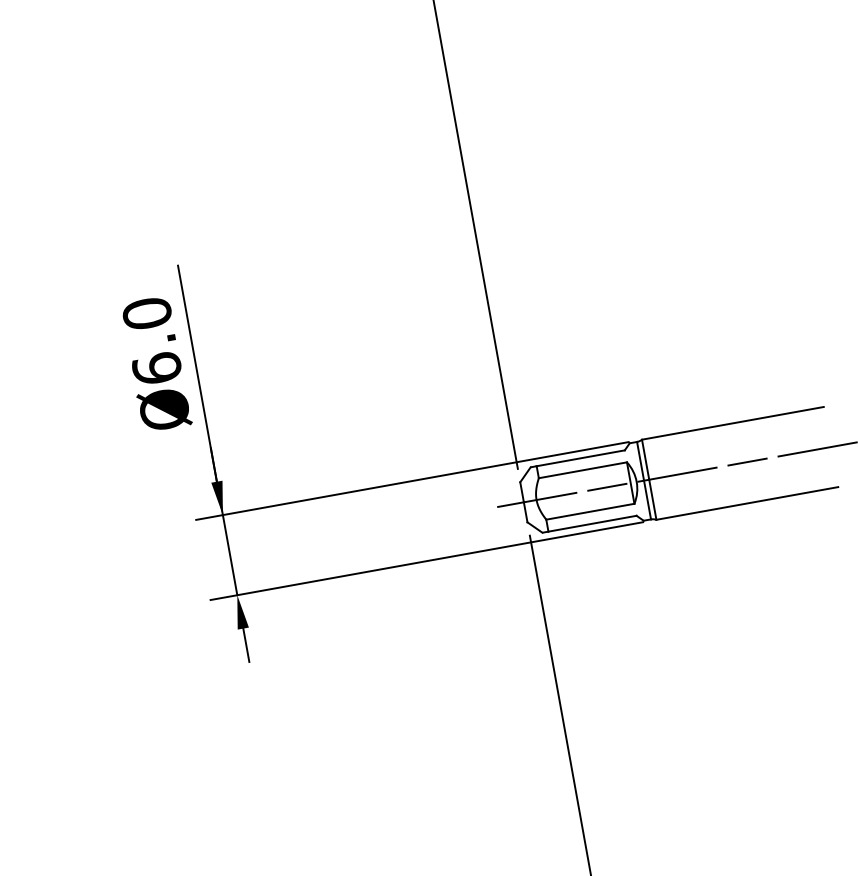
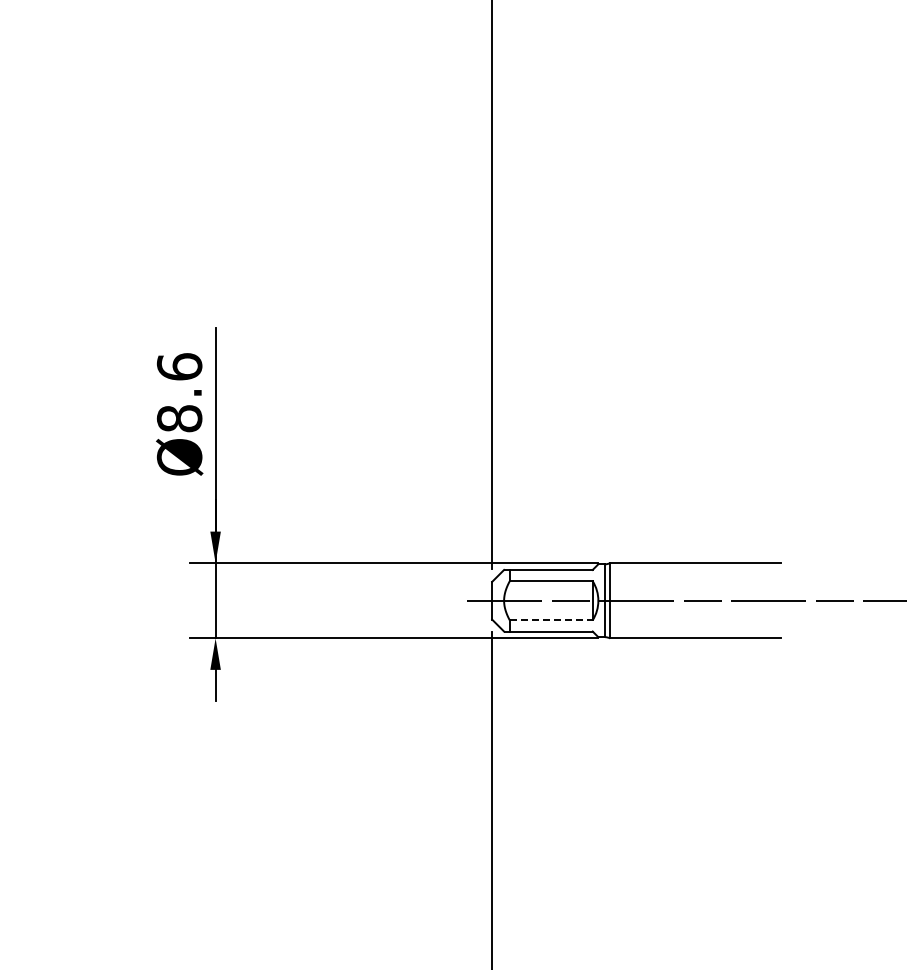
text: (151, 340) -> (179, 392), Ø6.0 -> Ø8.6
line: (590, 511) -> (551, 620), solid -> dashed

